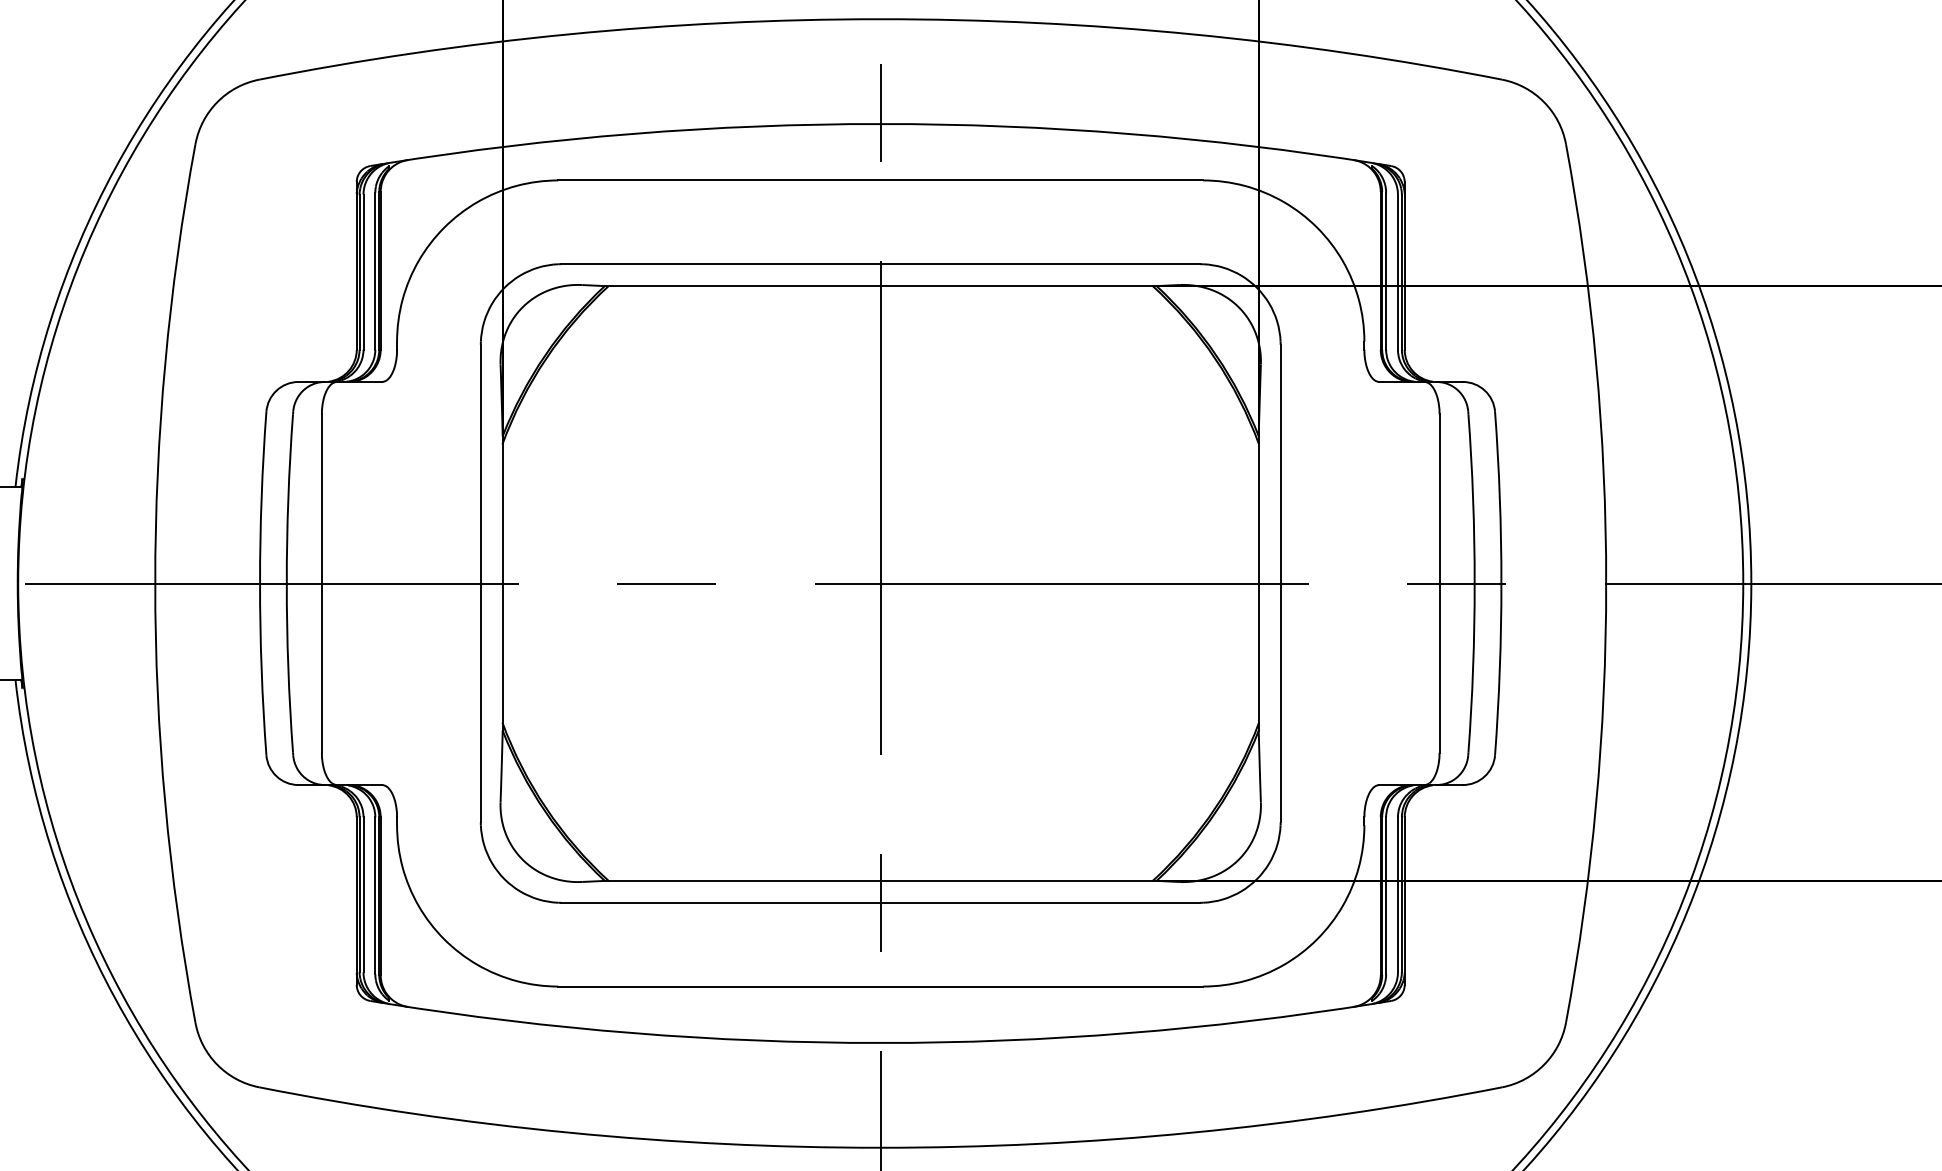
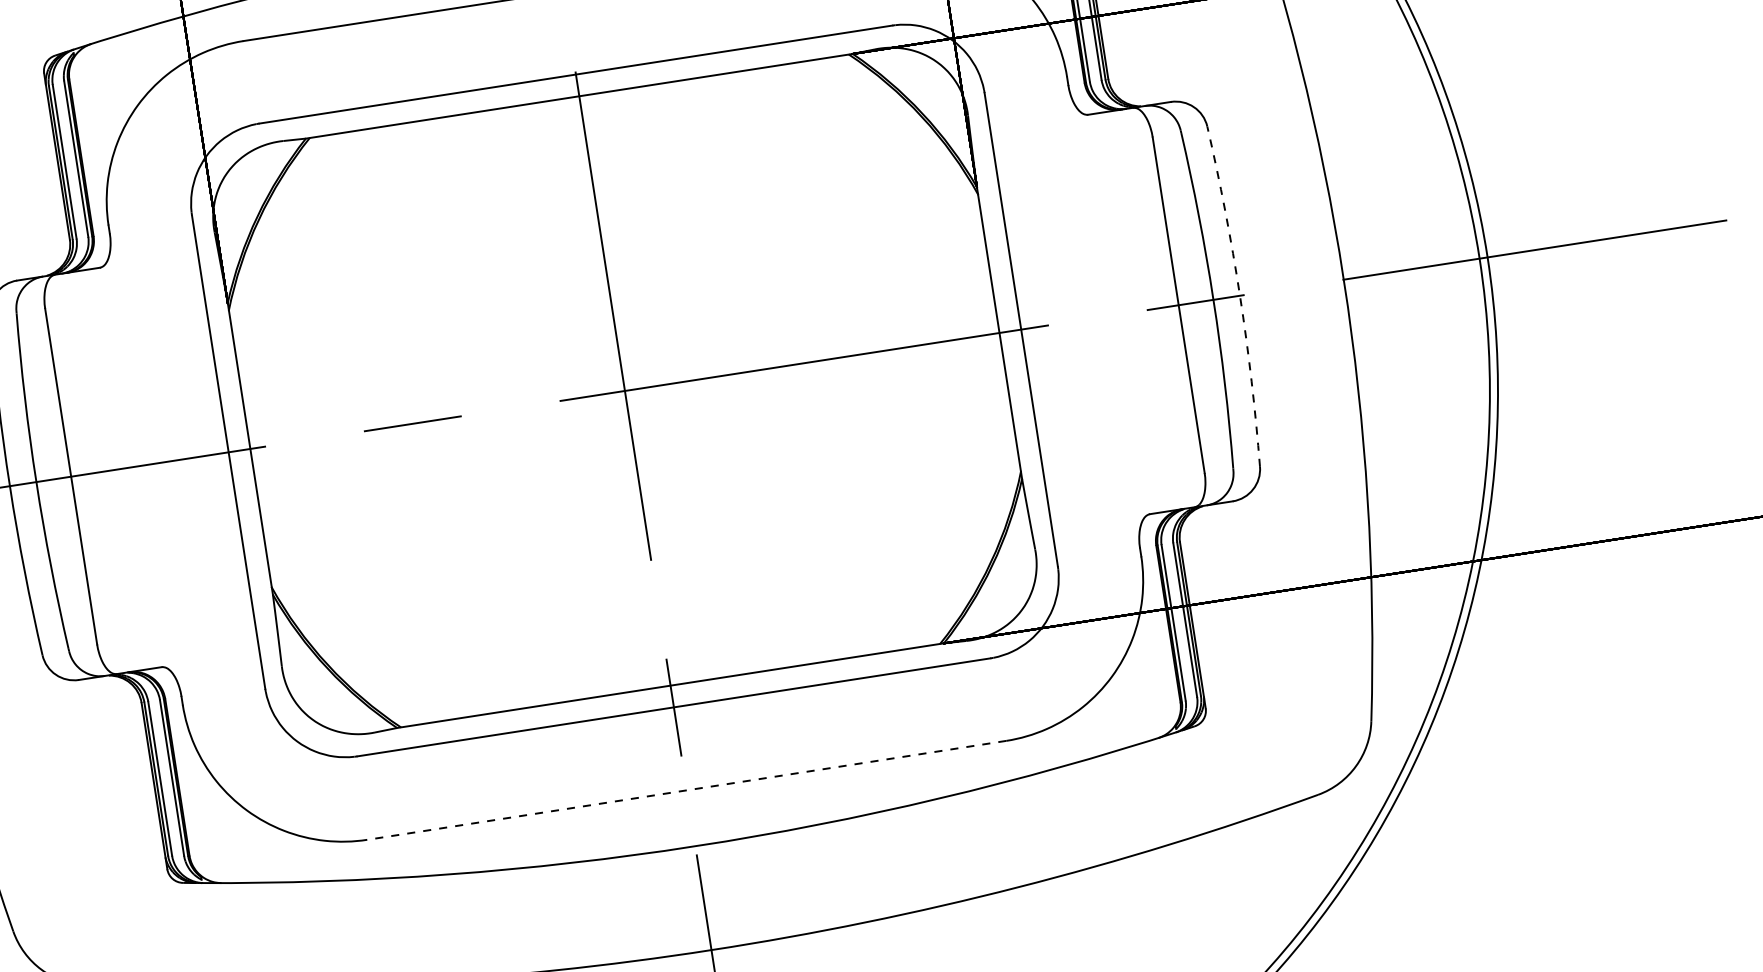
arc: (1501, 583) -> (1240, 295), solid -> dashed
line: (880, 986) -> (686, 790), solid -> dashed

